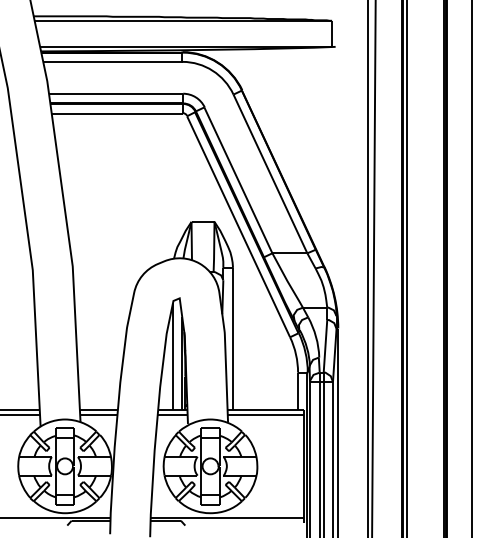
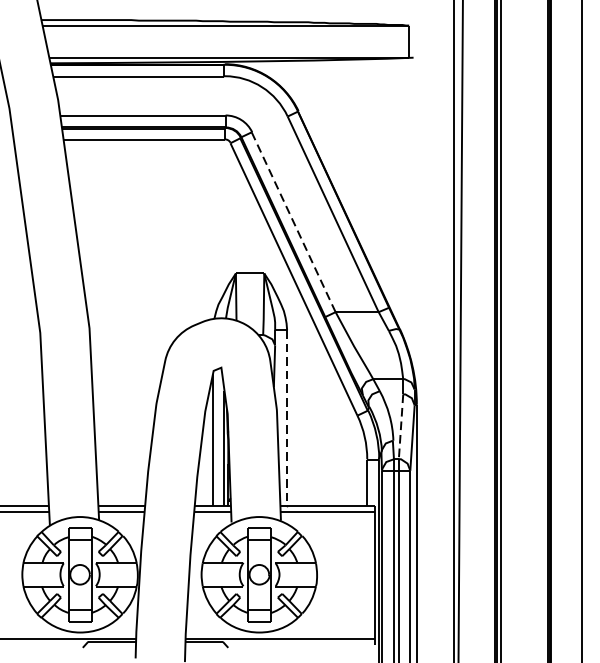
line: (238, 180) -> (293, 222), solid -> dashed
line: (233, 339) -> (287, 418), solid -> dashed
line: (325, 346) -> (401, 427), solid -> dashed

